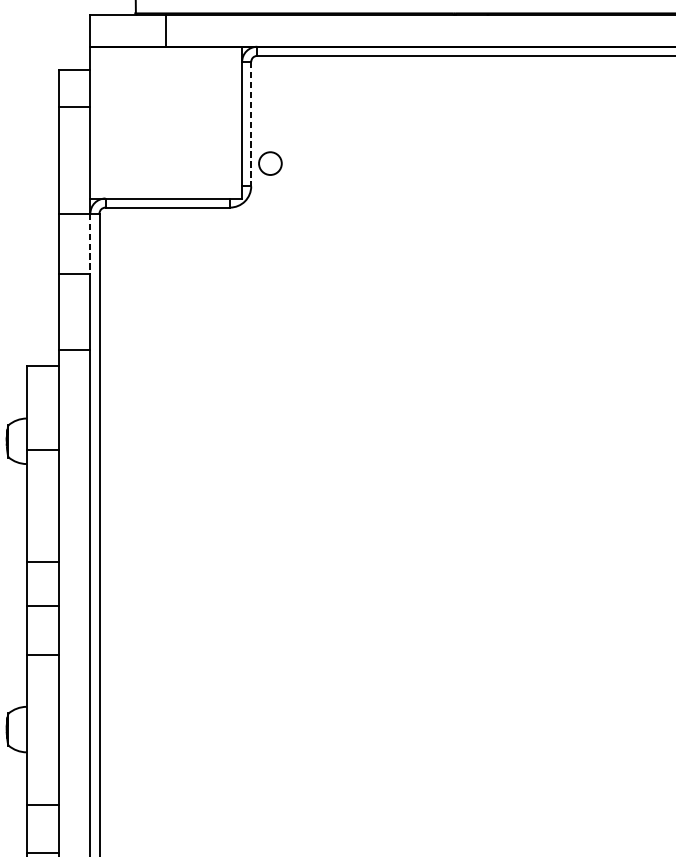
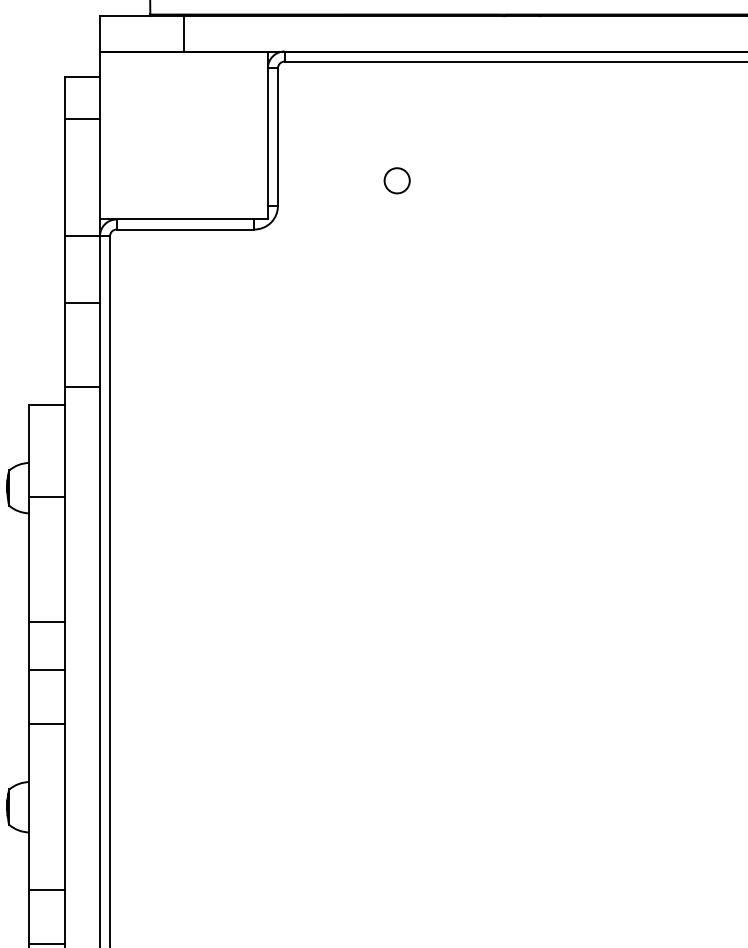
line: (250, 124) -> (277, 137), dashed -> solid
circle: (269, 163) -> (396, 180), moved
line: (89, 243) -> (99, 269), dashed -> solid

